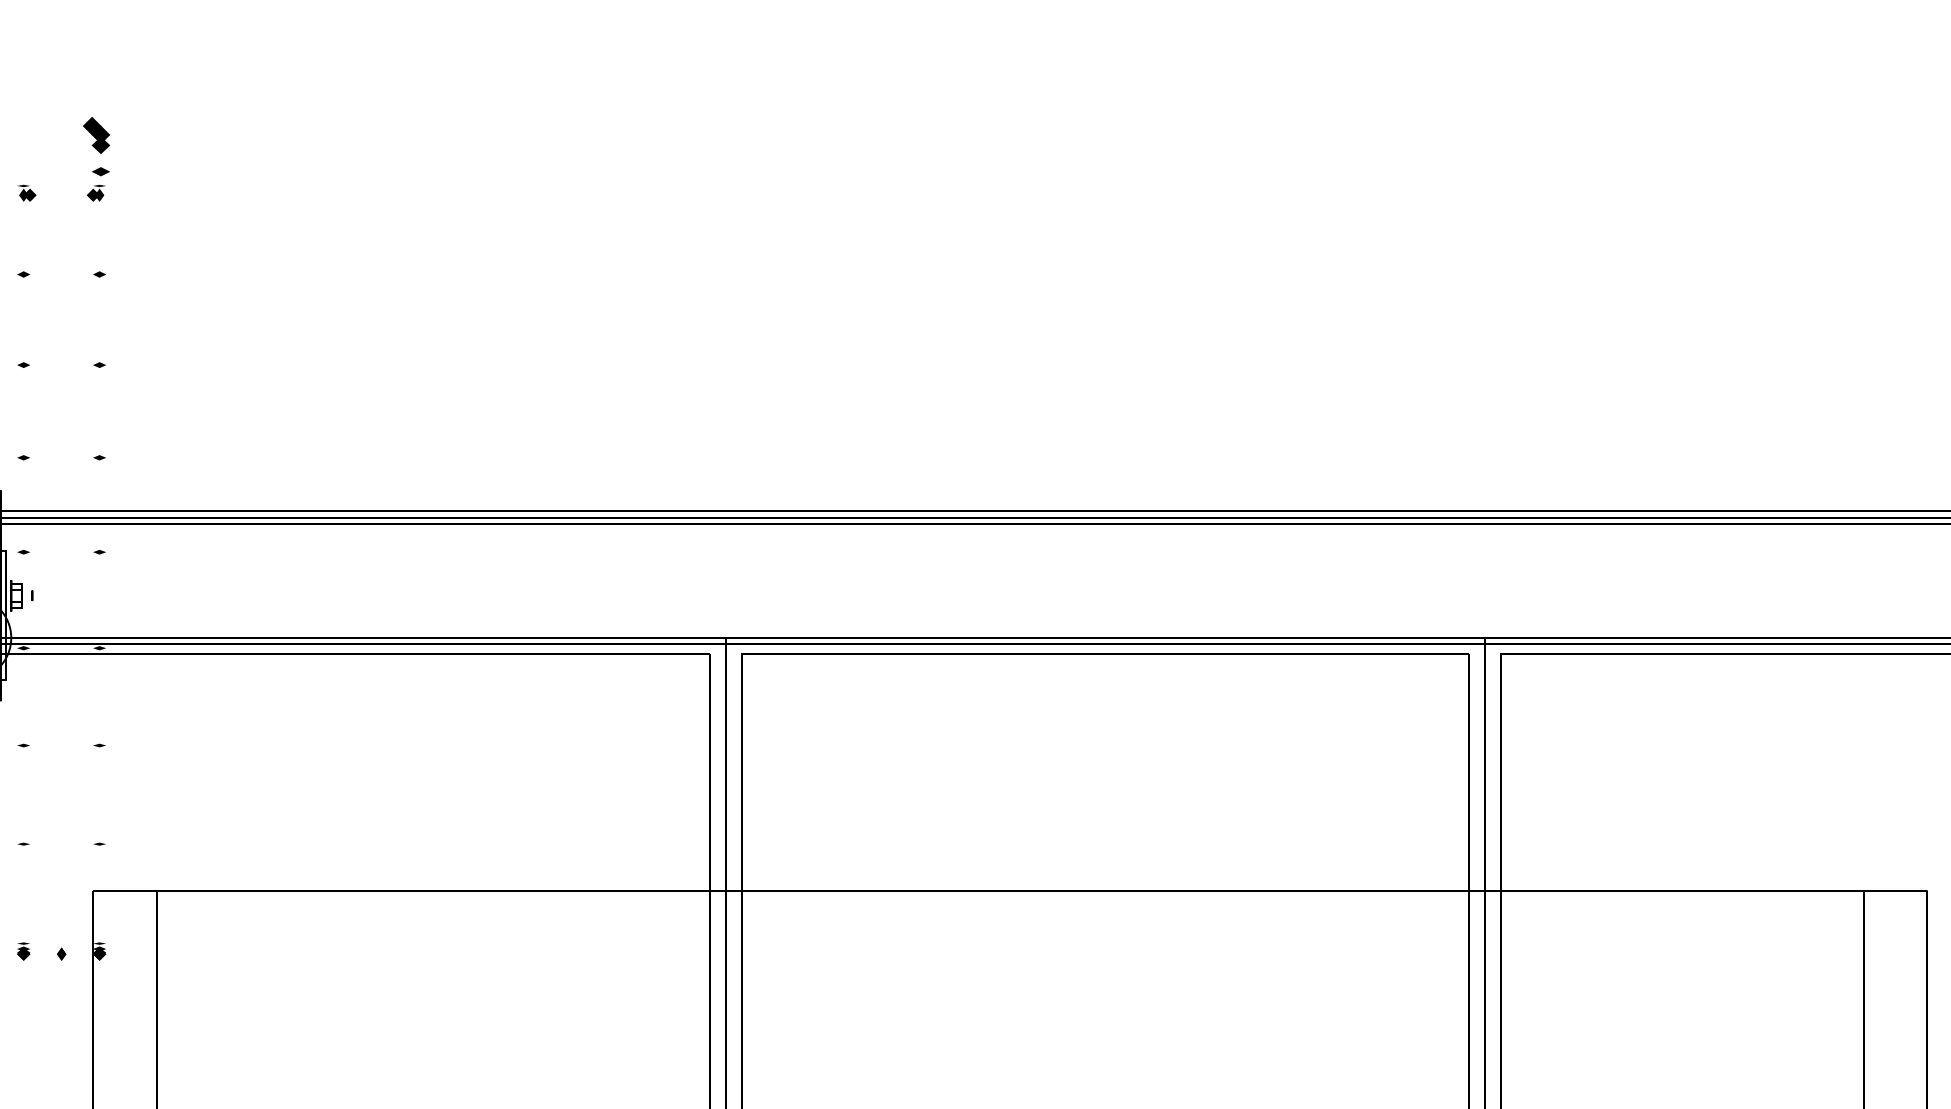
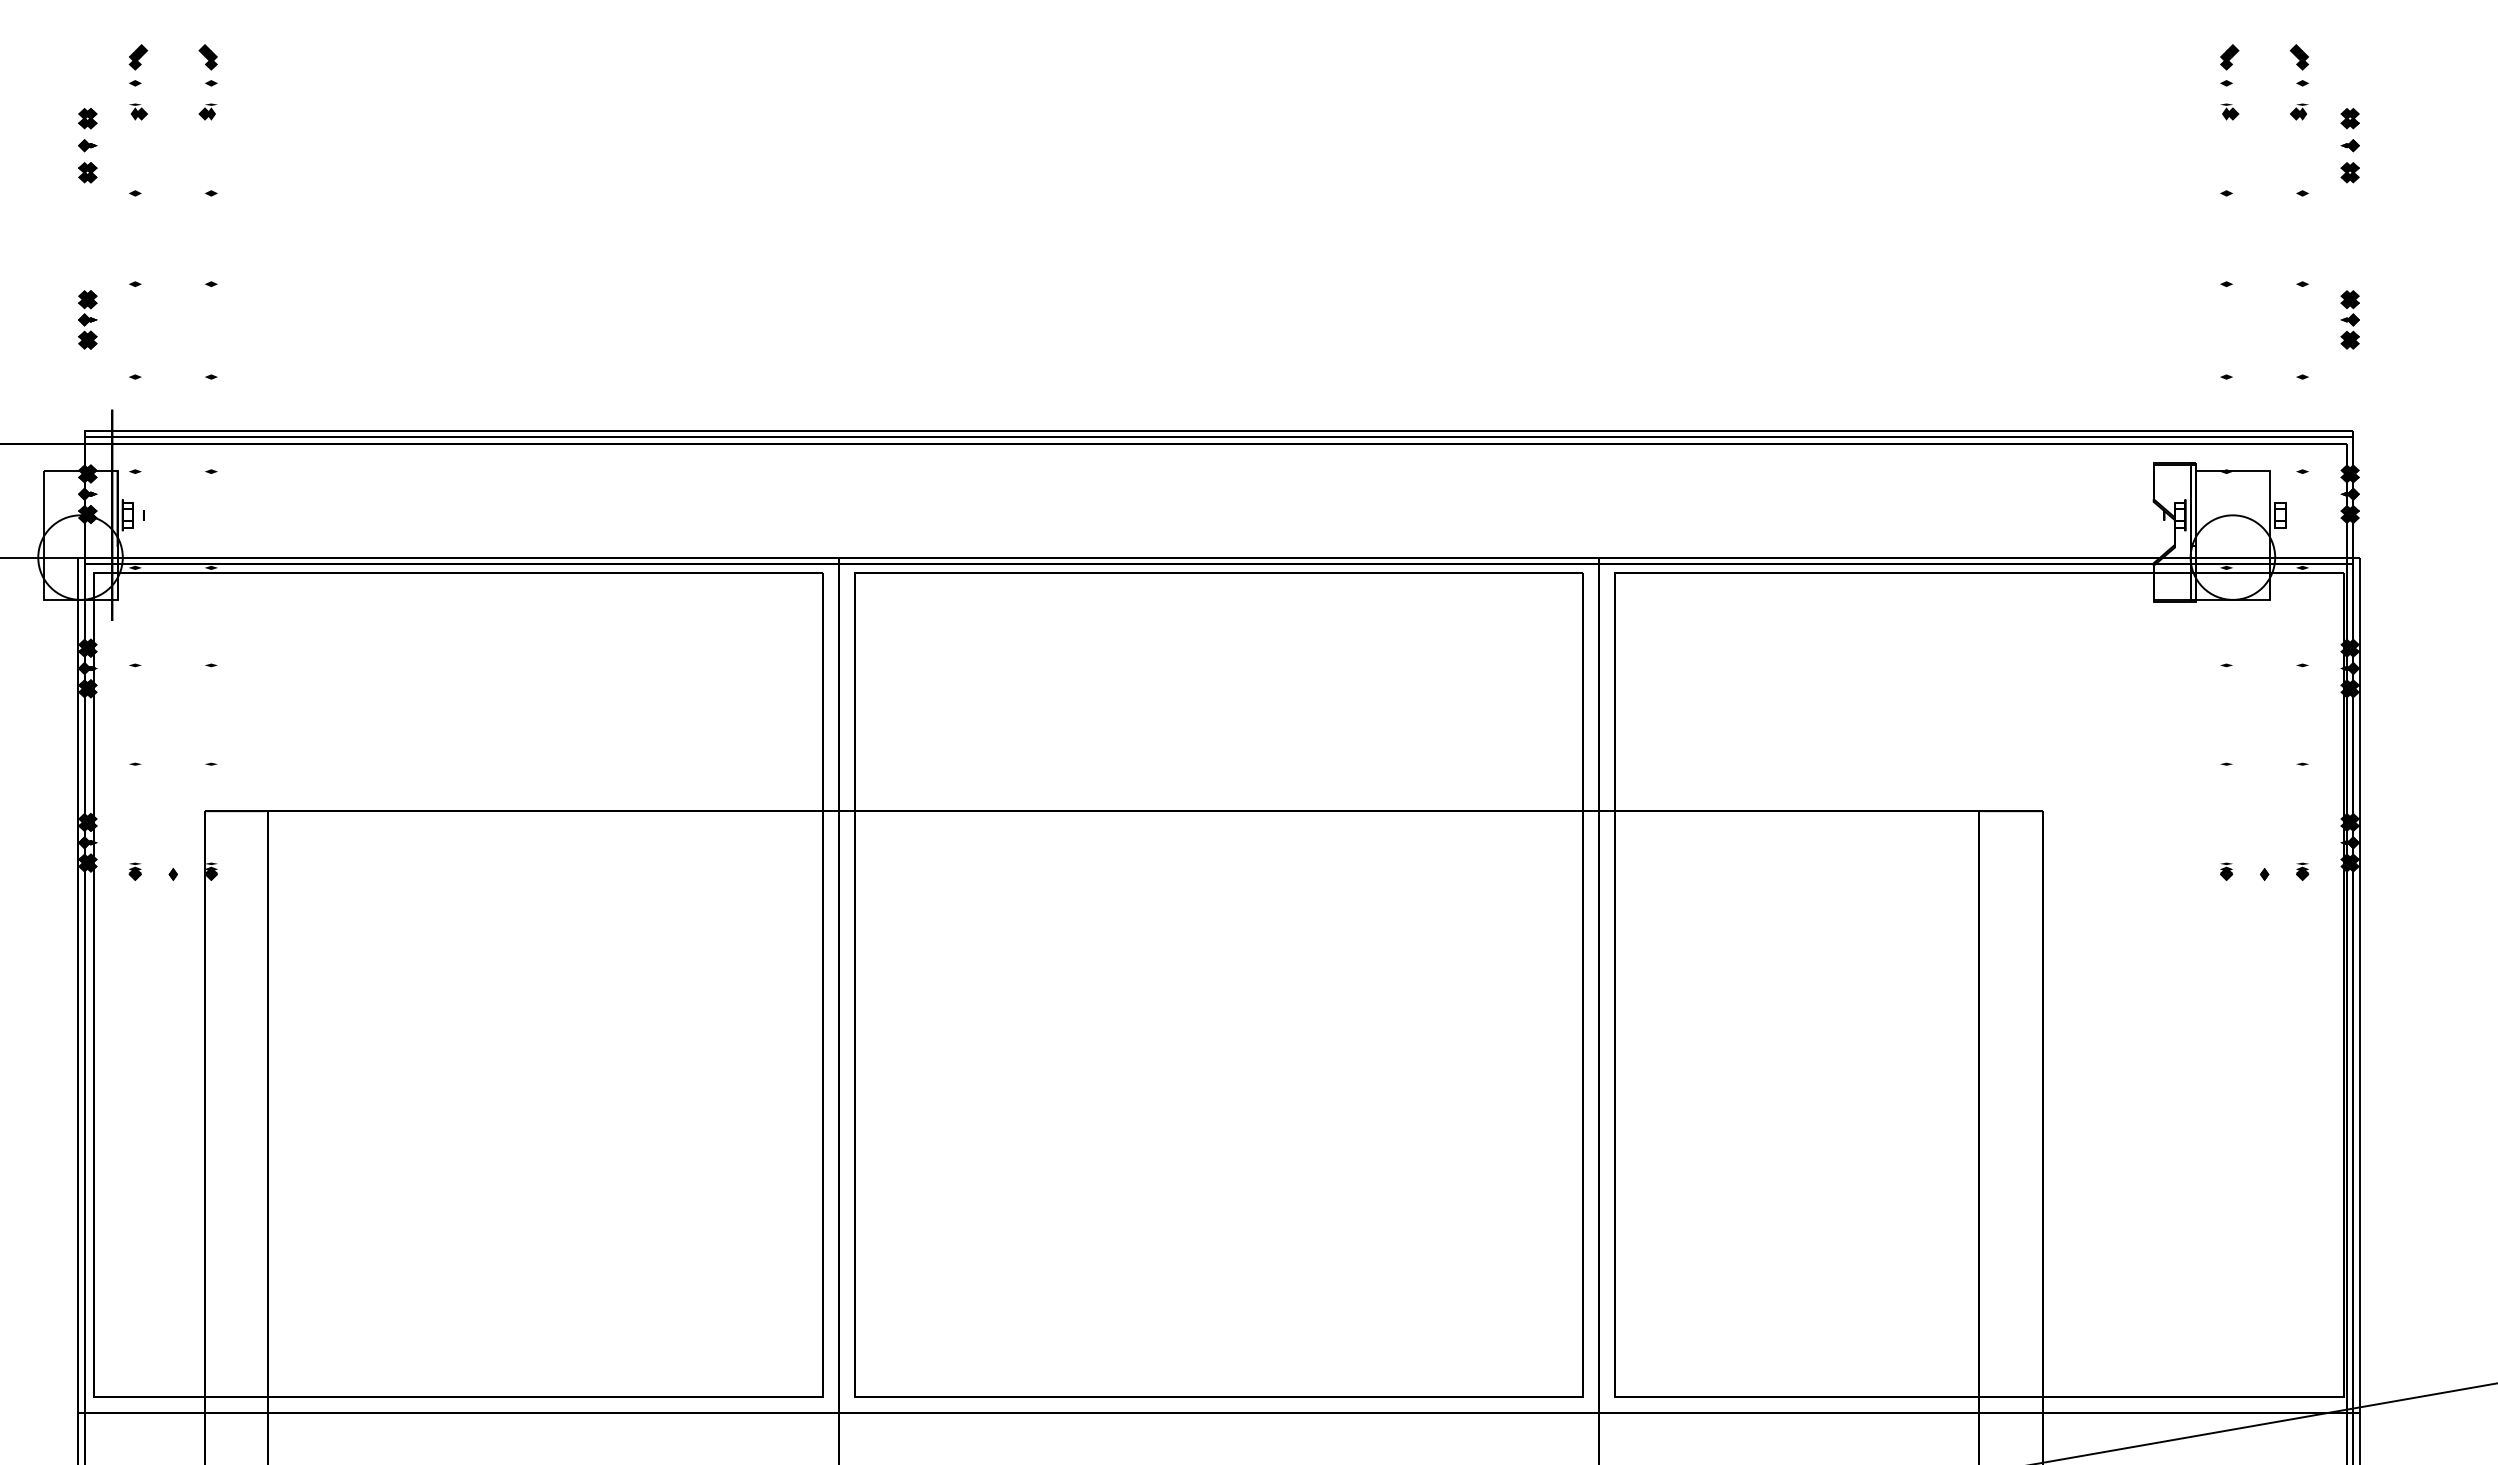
part: (26, 146) -> (138, 65), added
part: (95, 146) -> (207, 65), size x0.71

